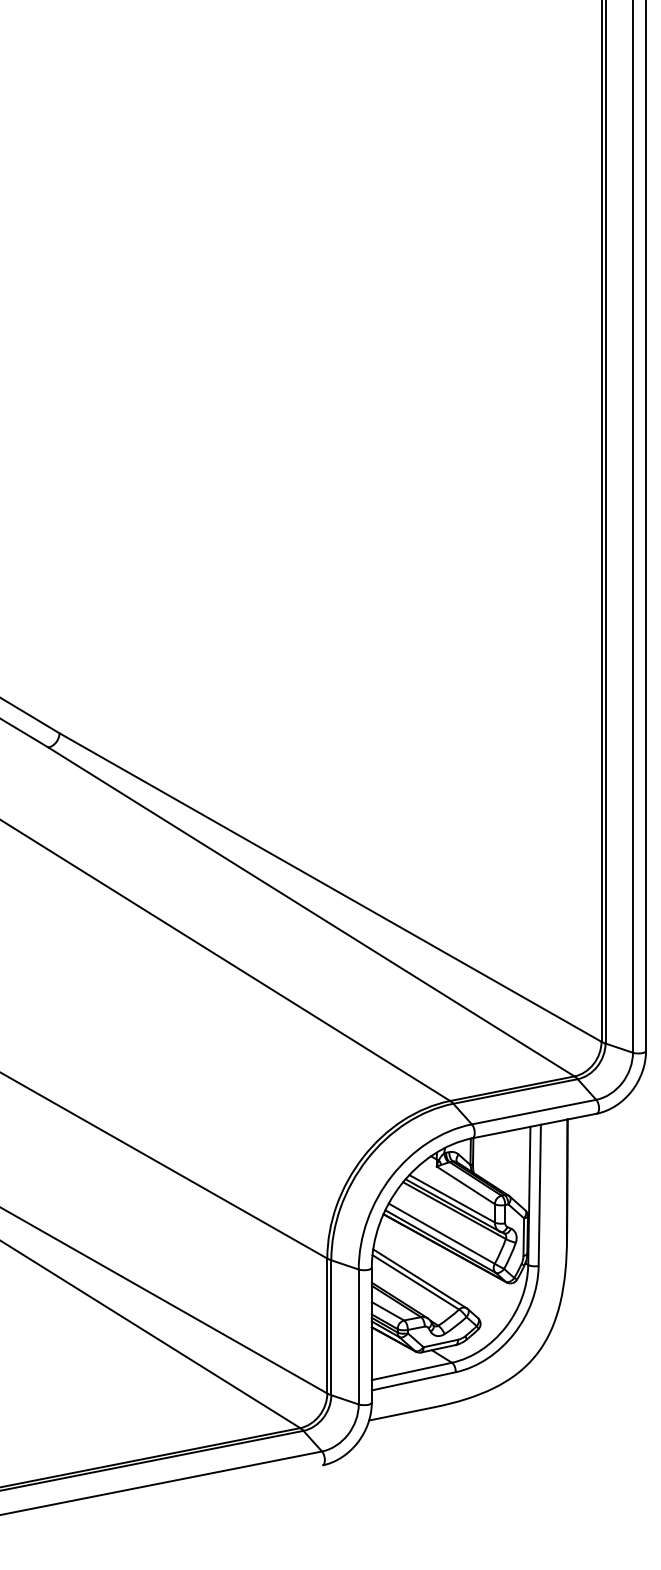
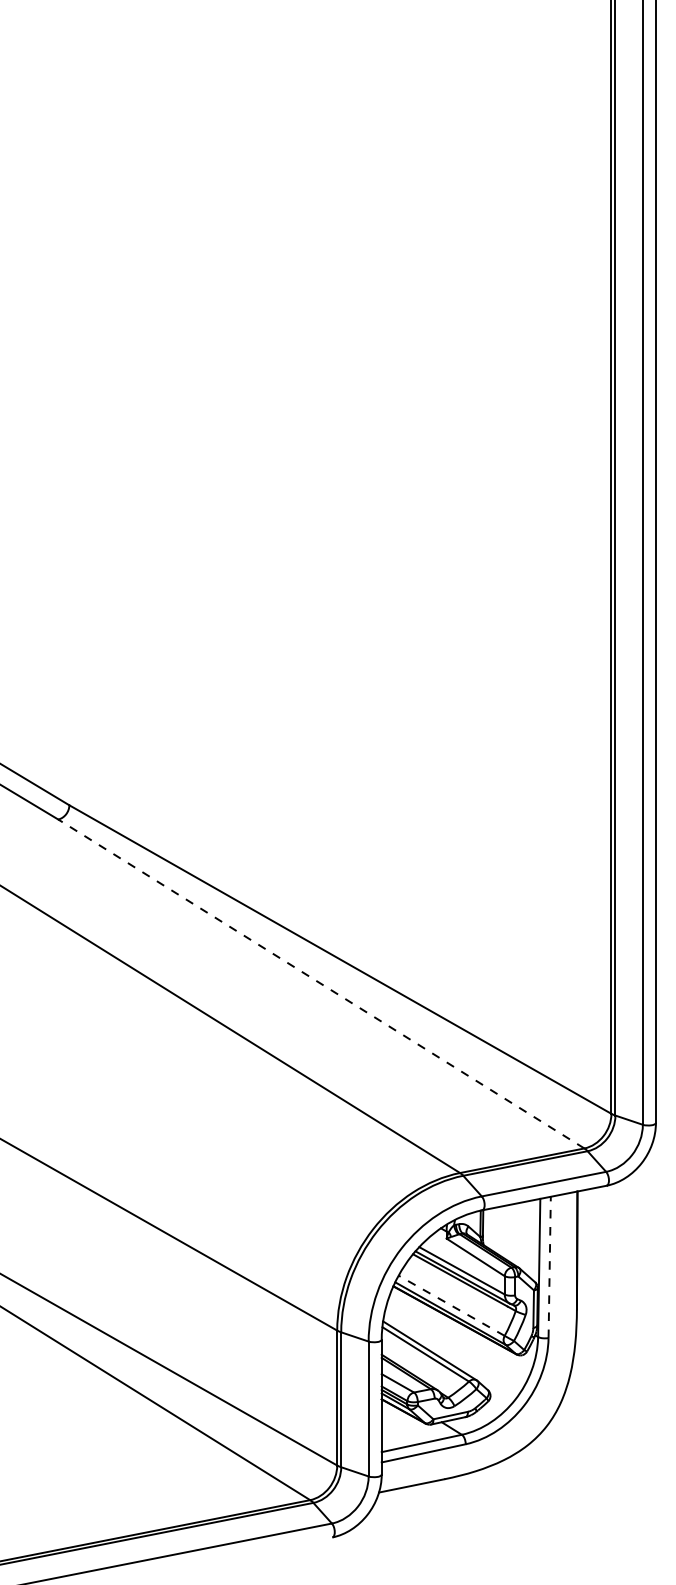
line: (310, 911) -> (320, 983), solid -> dashed
line: (539, 1195) -> (549, 1267), solid -> dashed
line: (441, 1233) -> (451, 1305), solid -> dashed

